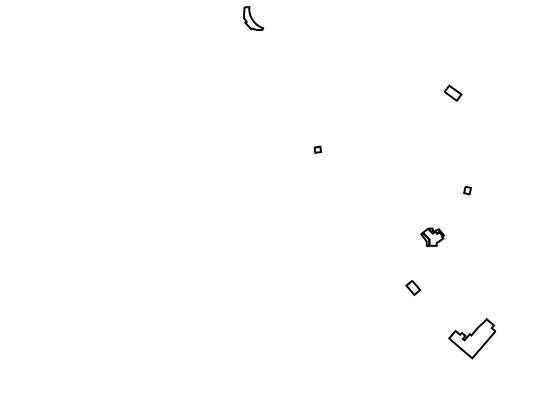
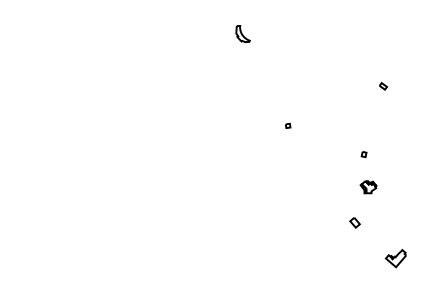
part: (453, 93) -> (383, 86), size x0.62
part: (466, 190) -> (363, 154), moved
part: (470, 338) -> (395, 258), size x0.62

